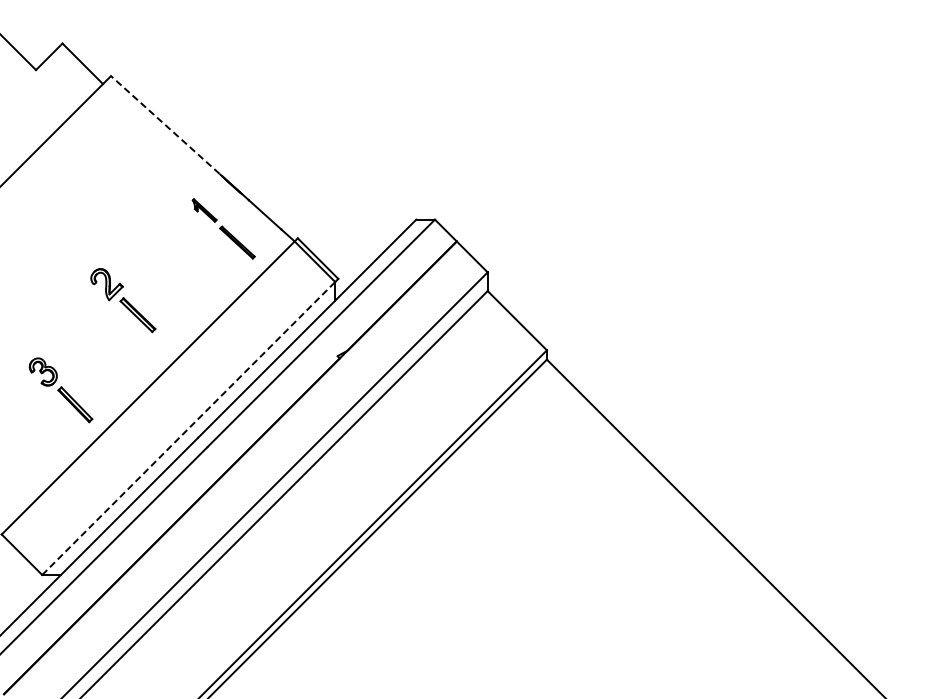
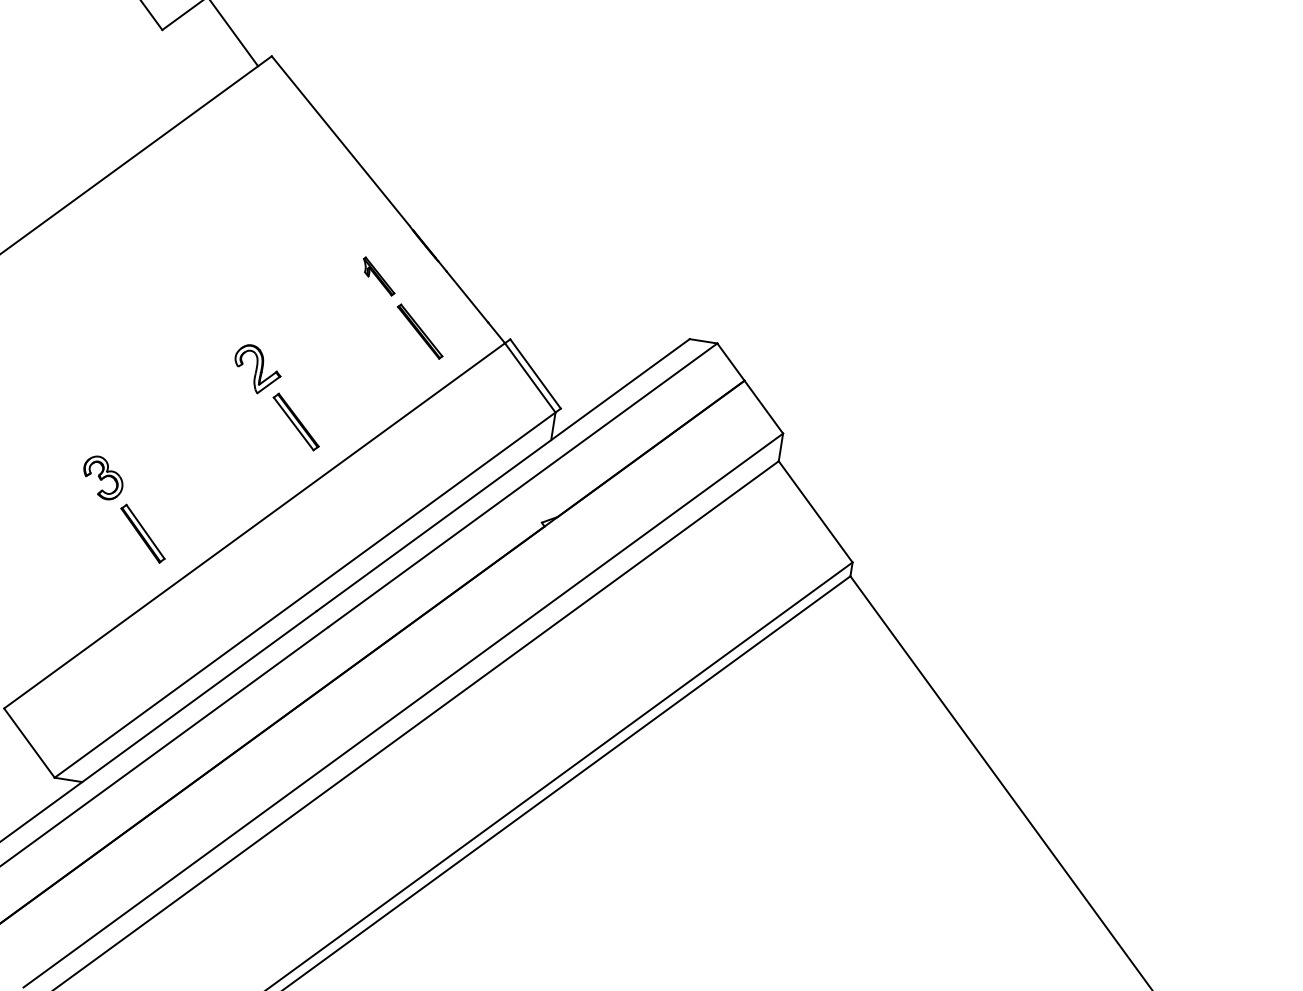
line: (164, 124) -> (339, 140), dashed -> solid
part: (123, 300) -> (278, 397), moved
line: (189, 428) -> (306, 595), dashed -> solid

